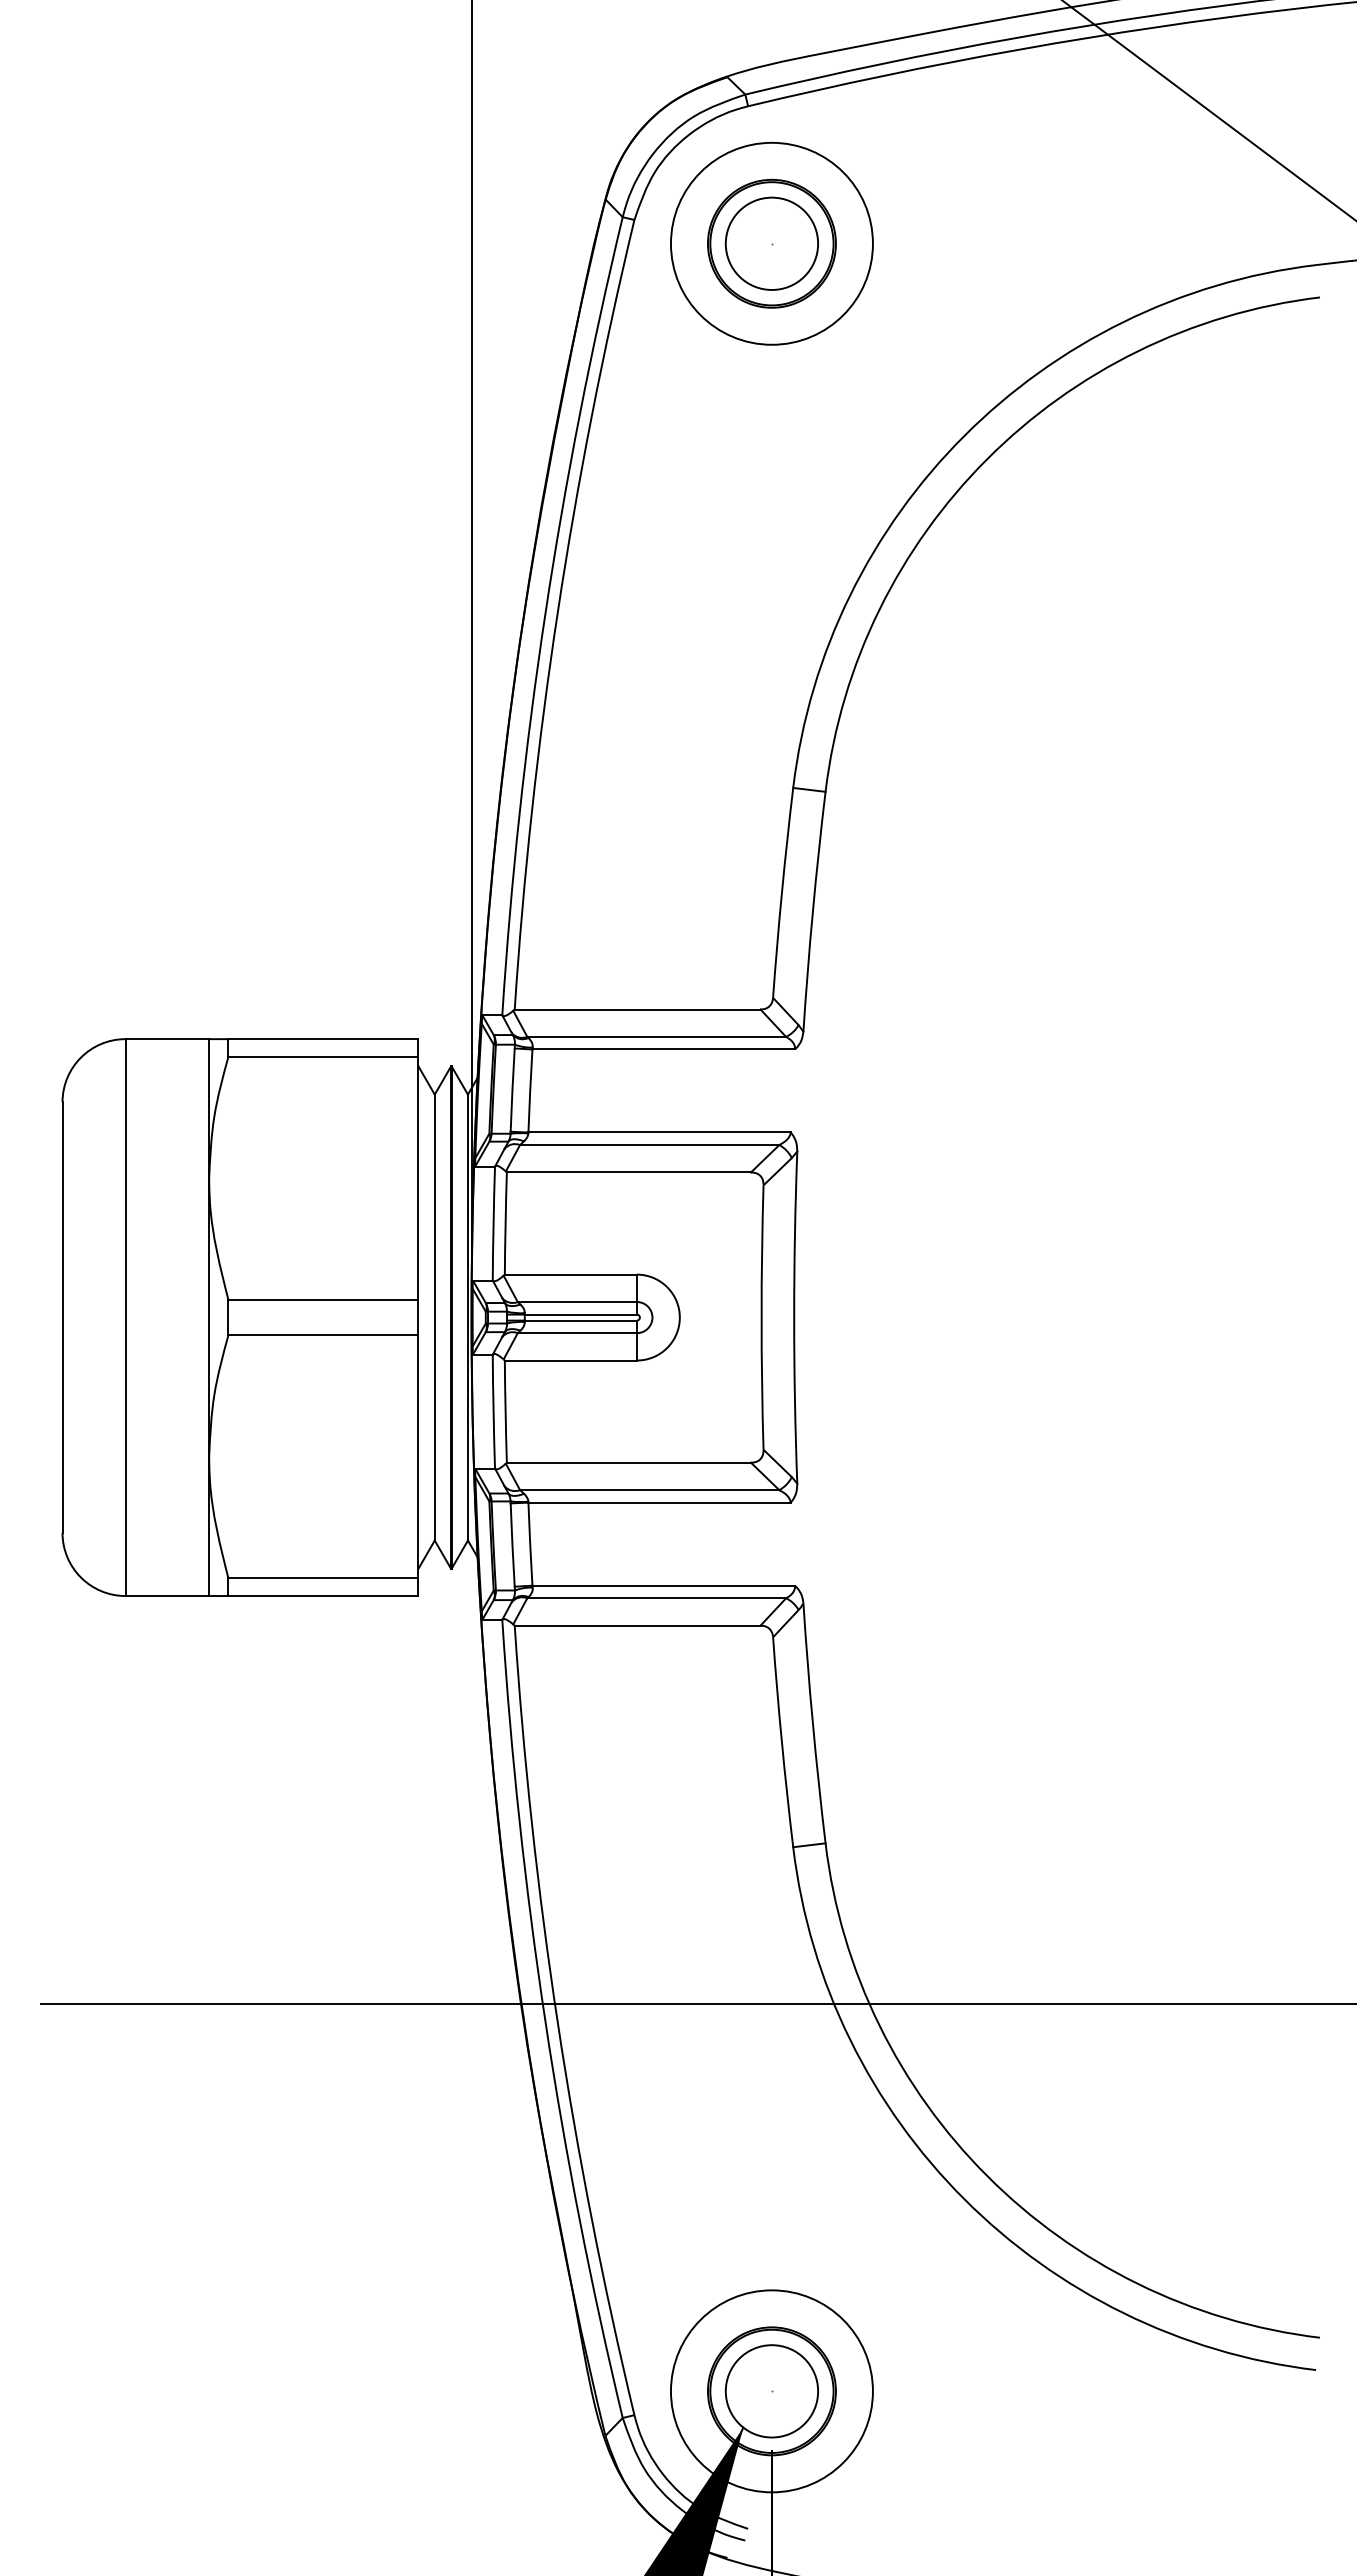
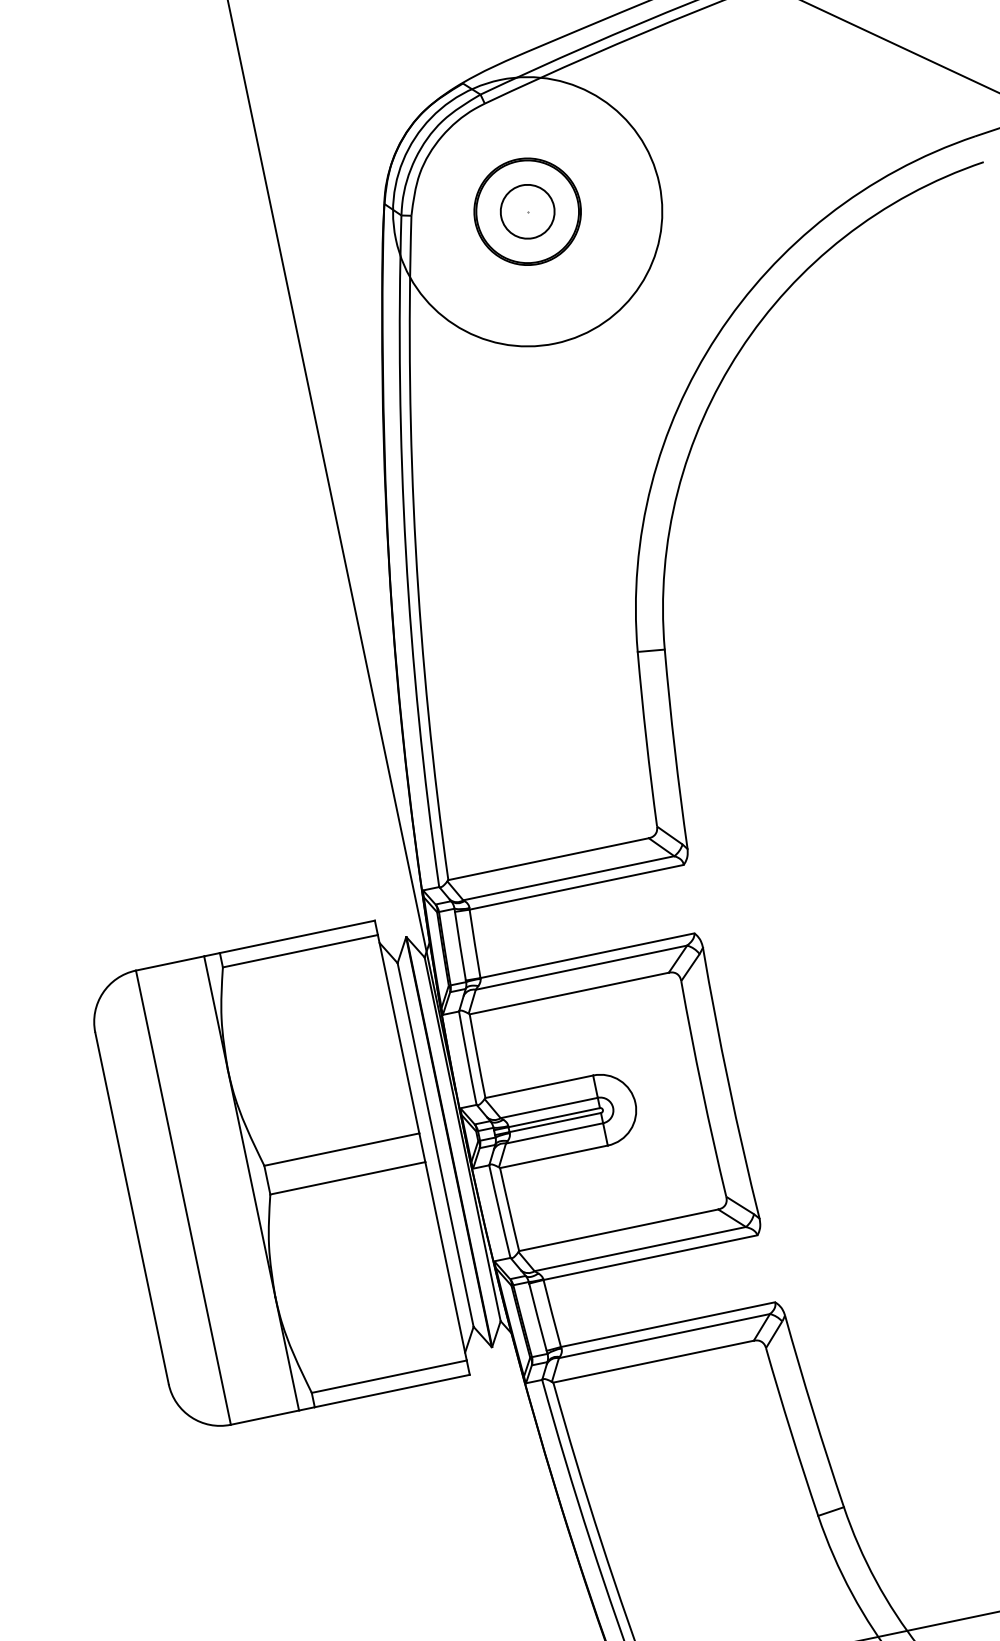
circle: (771, 243) -> (527, 211), size x0.7
circle: (771, 243) -> (527, 211), size x1.6

